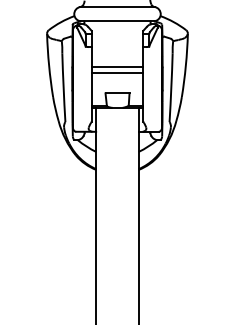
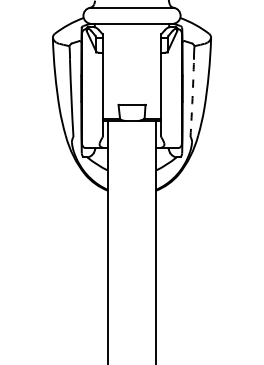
line: (117, 67) -> (132, 75), removed
line: (117, 73) -> (132, 82), removed
arc: (171, 87) -> (192, 98), solid -> dashed

